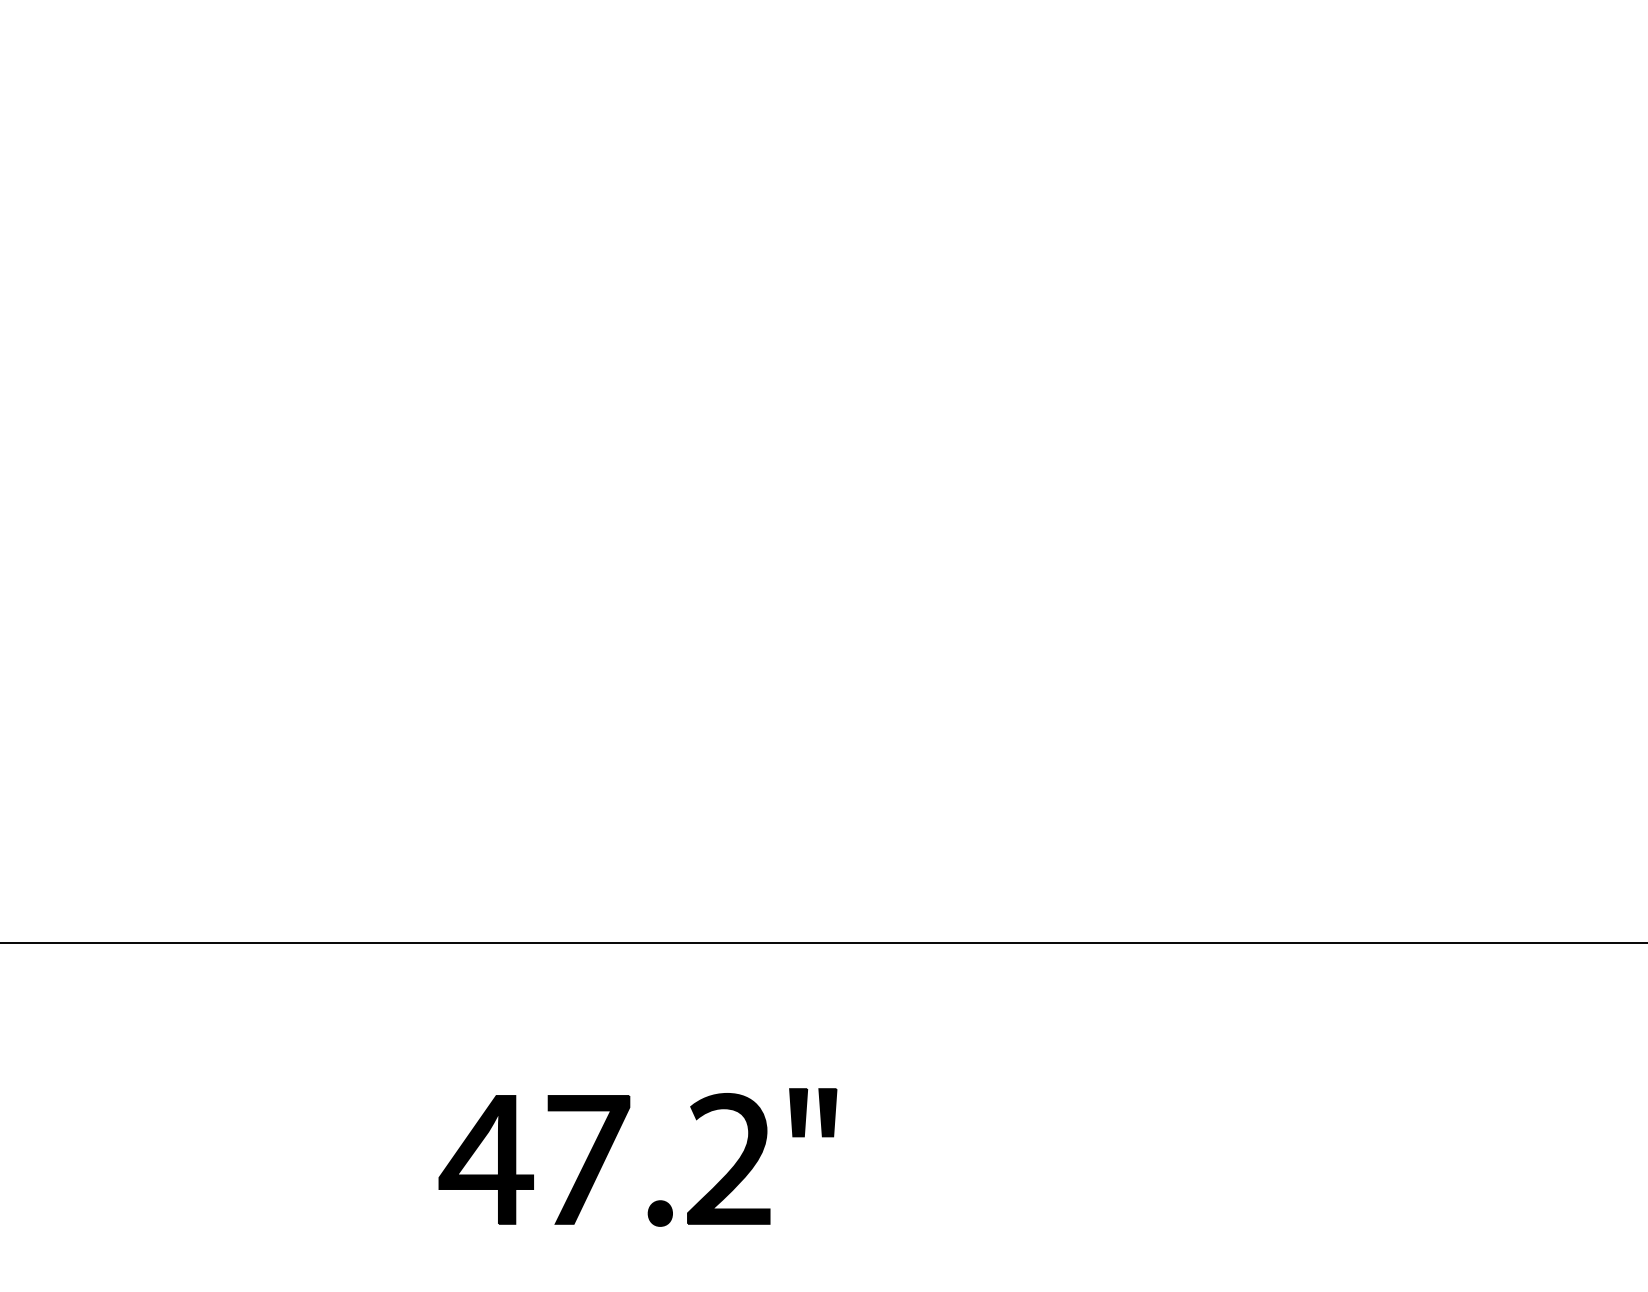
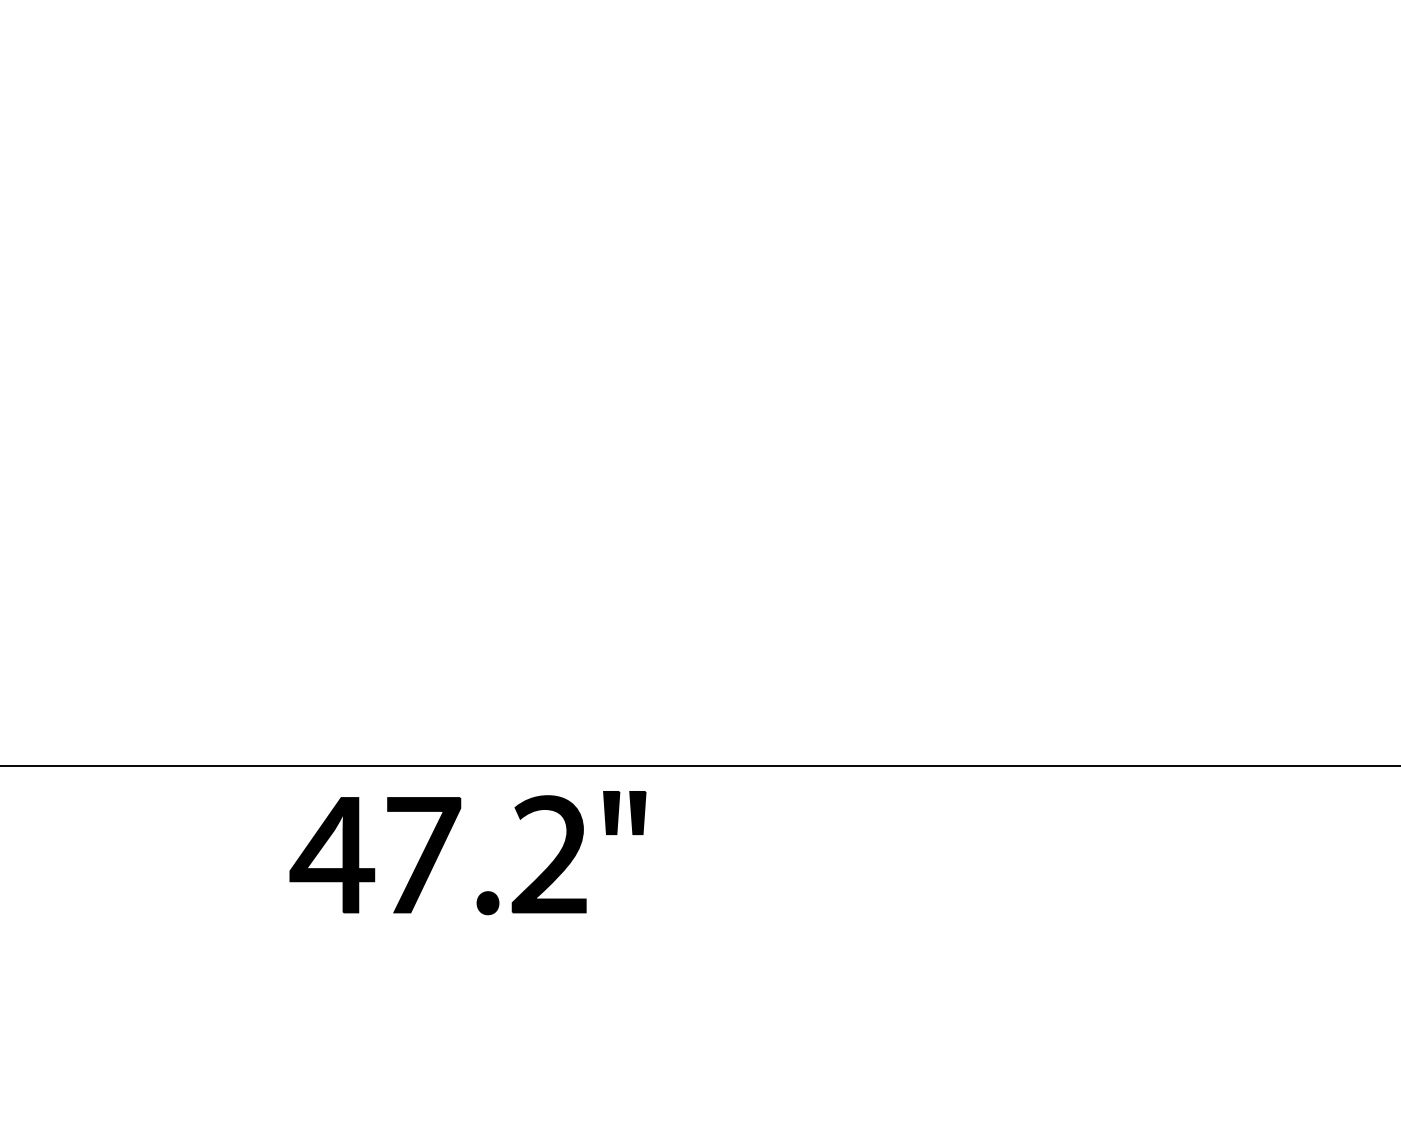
part: (612, 1145) -> (445, 842), moved

